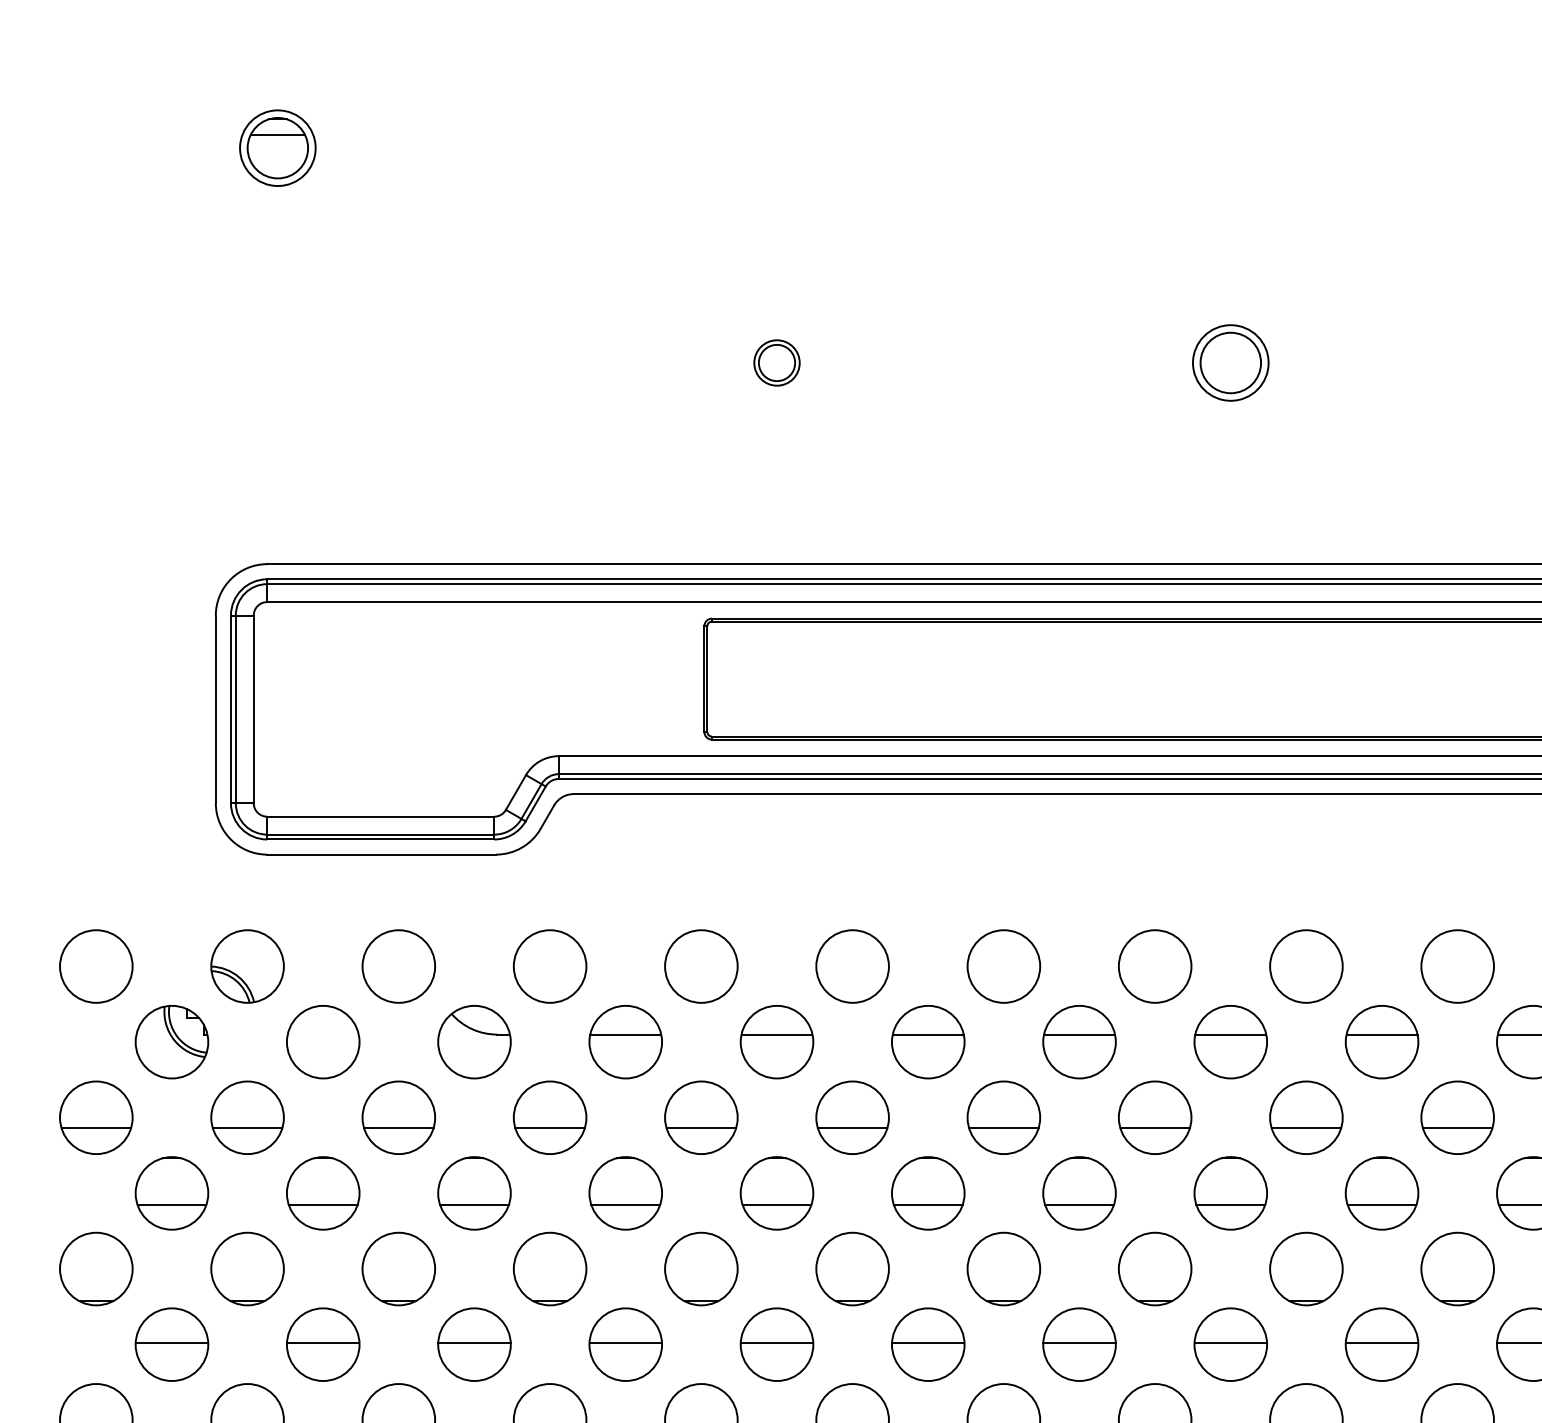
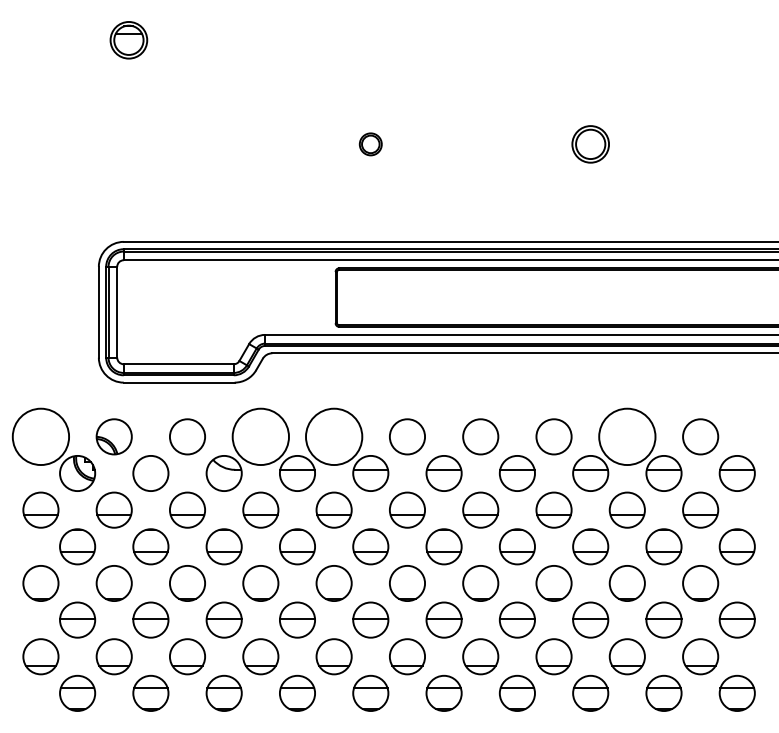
circle: (95, 965) -> (40, 436), size x1.6
circle: (549, 965) -> (260, 436), size x1.6
circle: (700, 965) -> (333, 436), size x1.6
circle: (1304, 965) -> (626, 436), size x1.6

